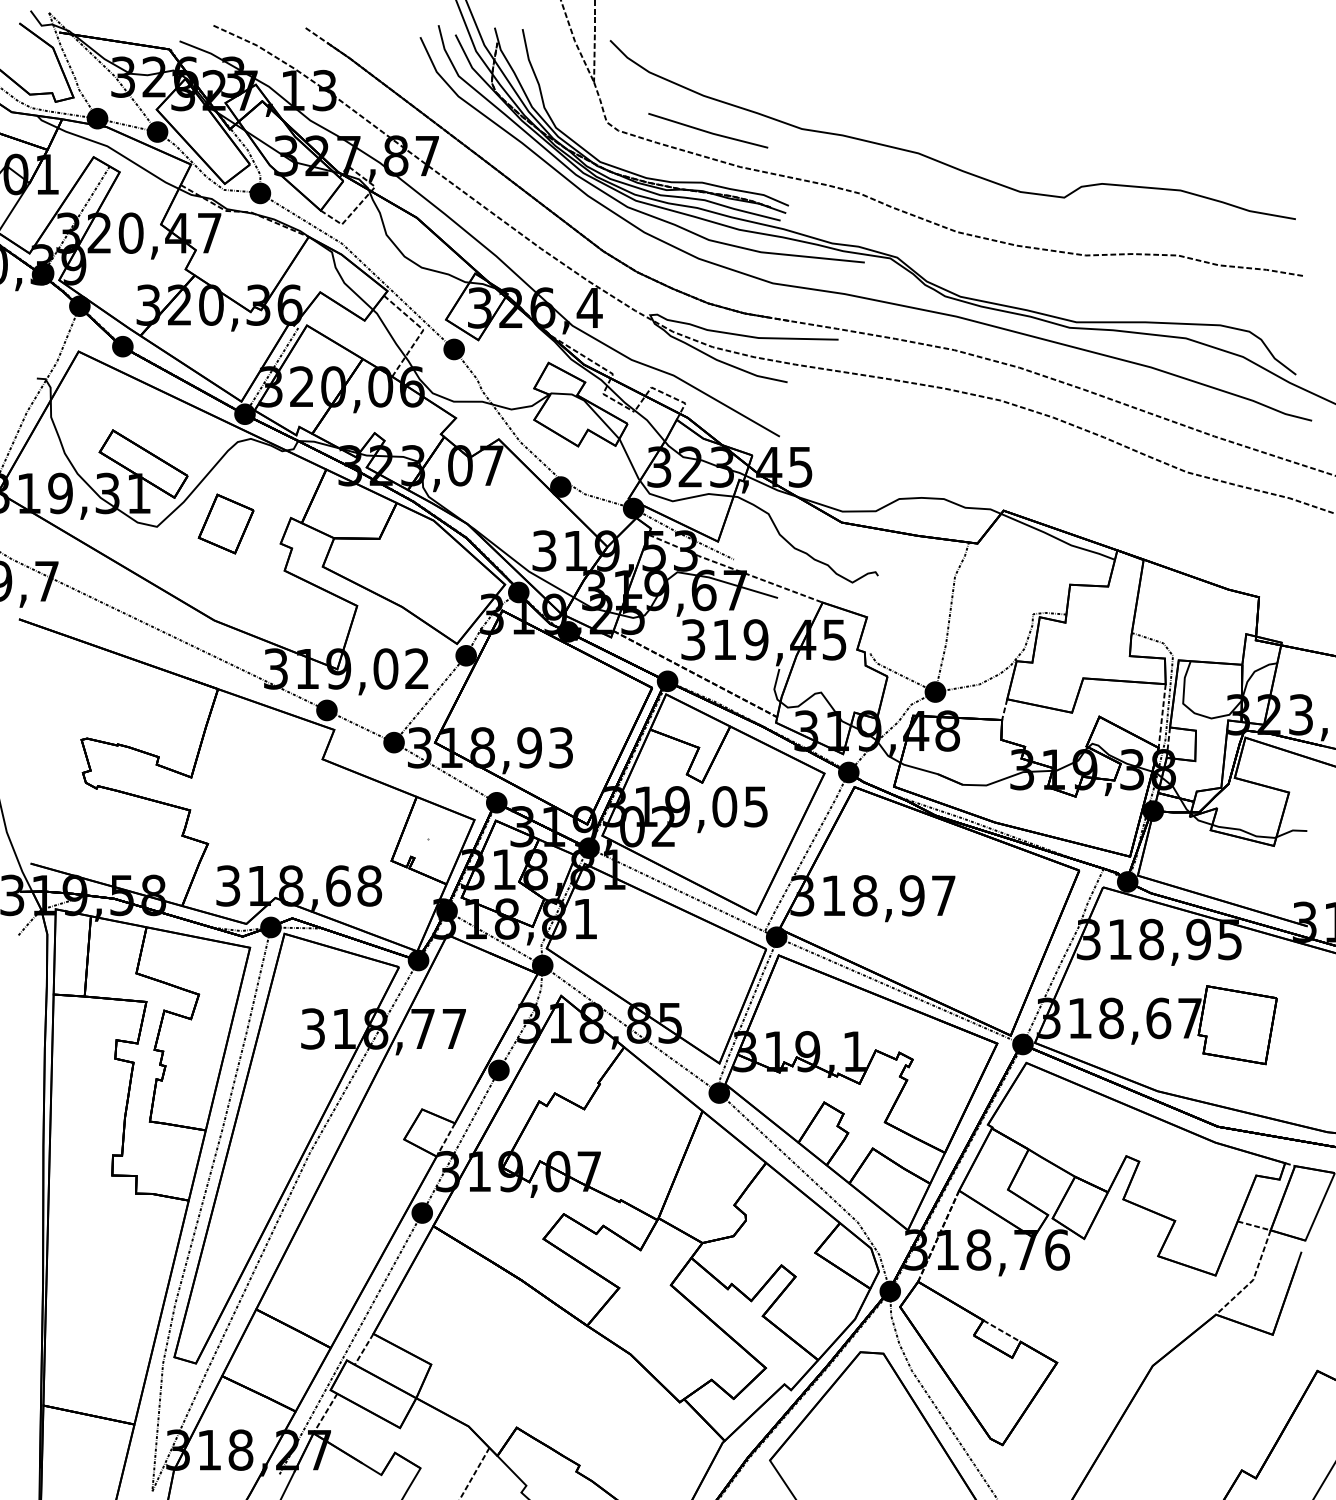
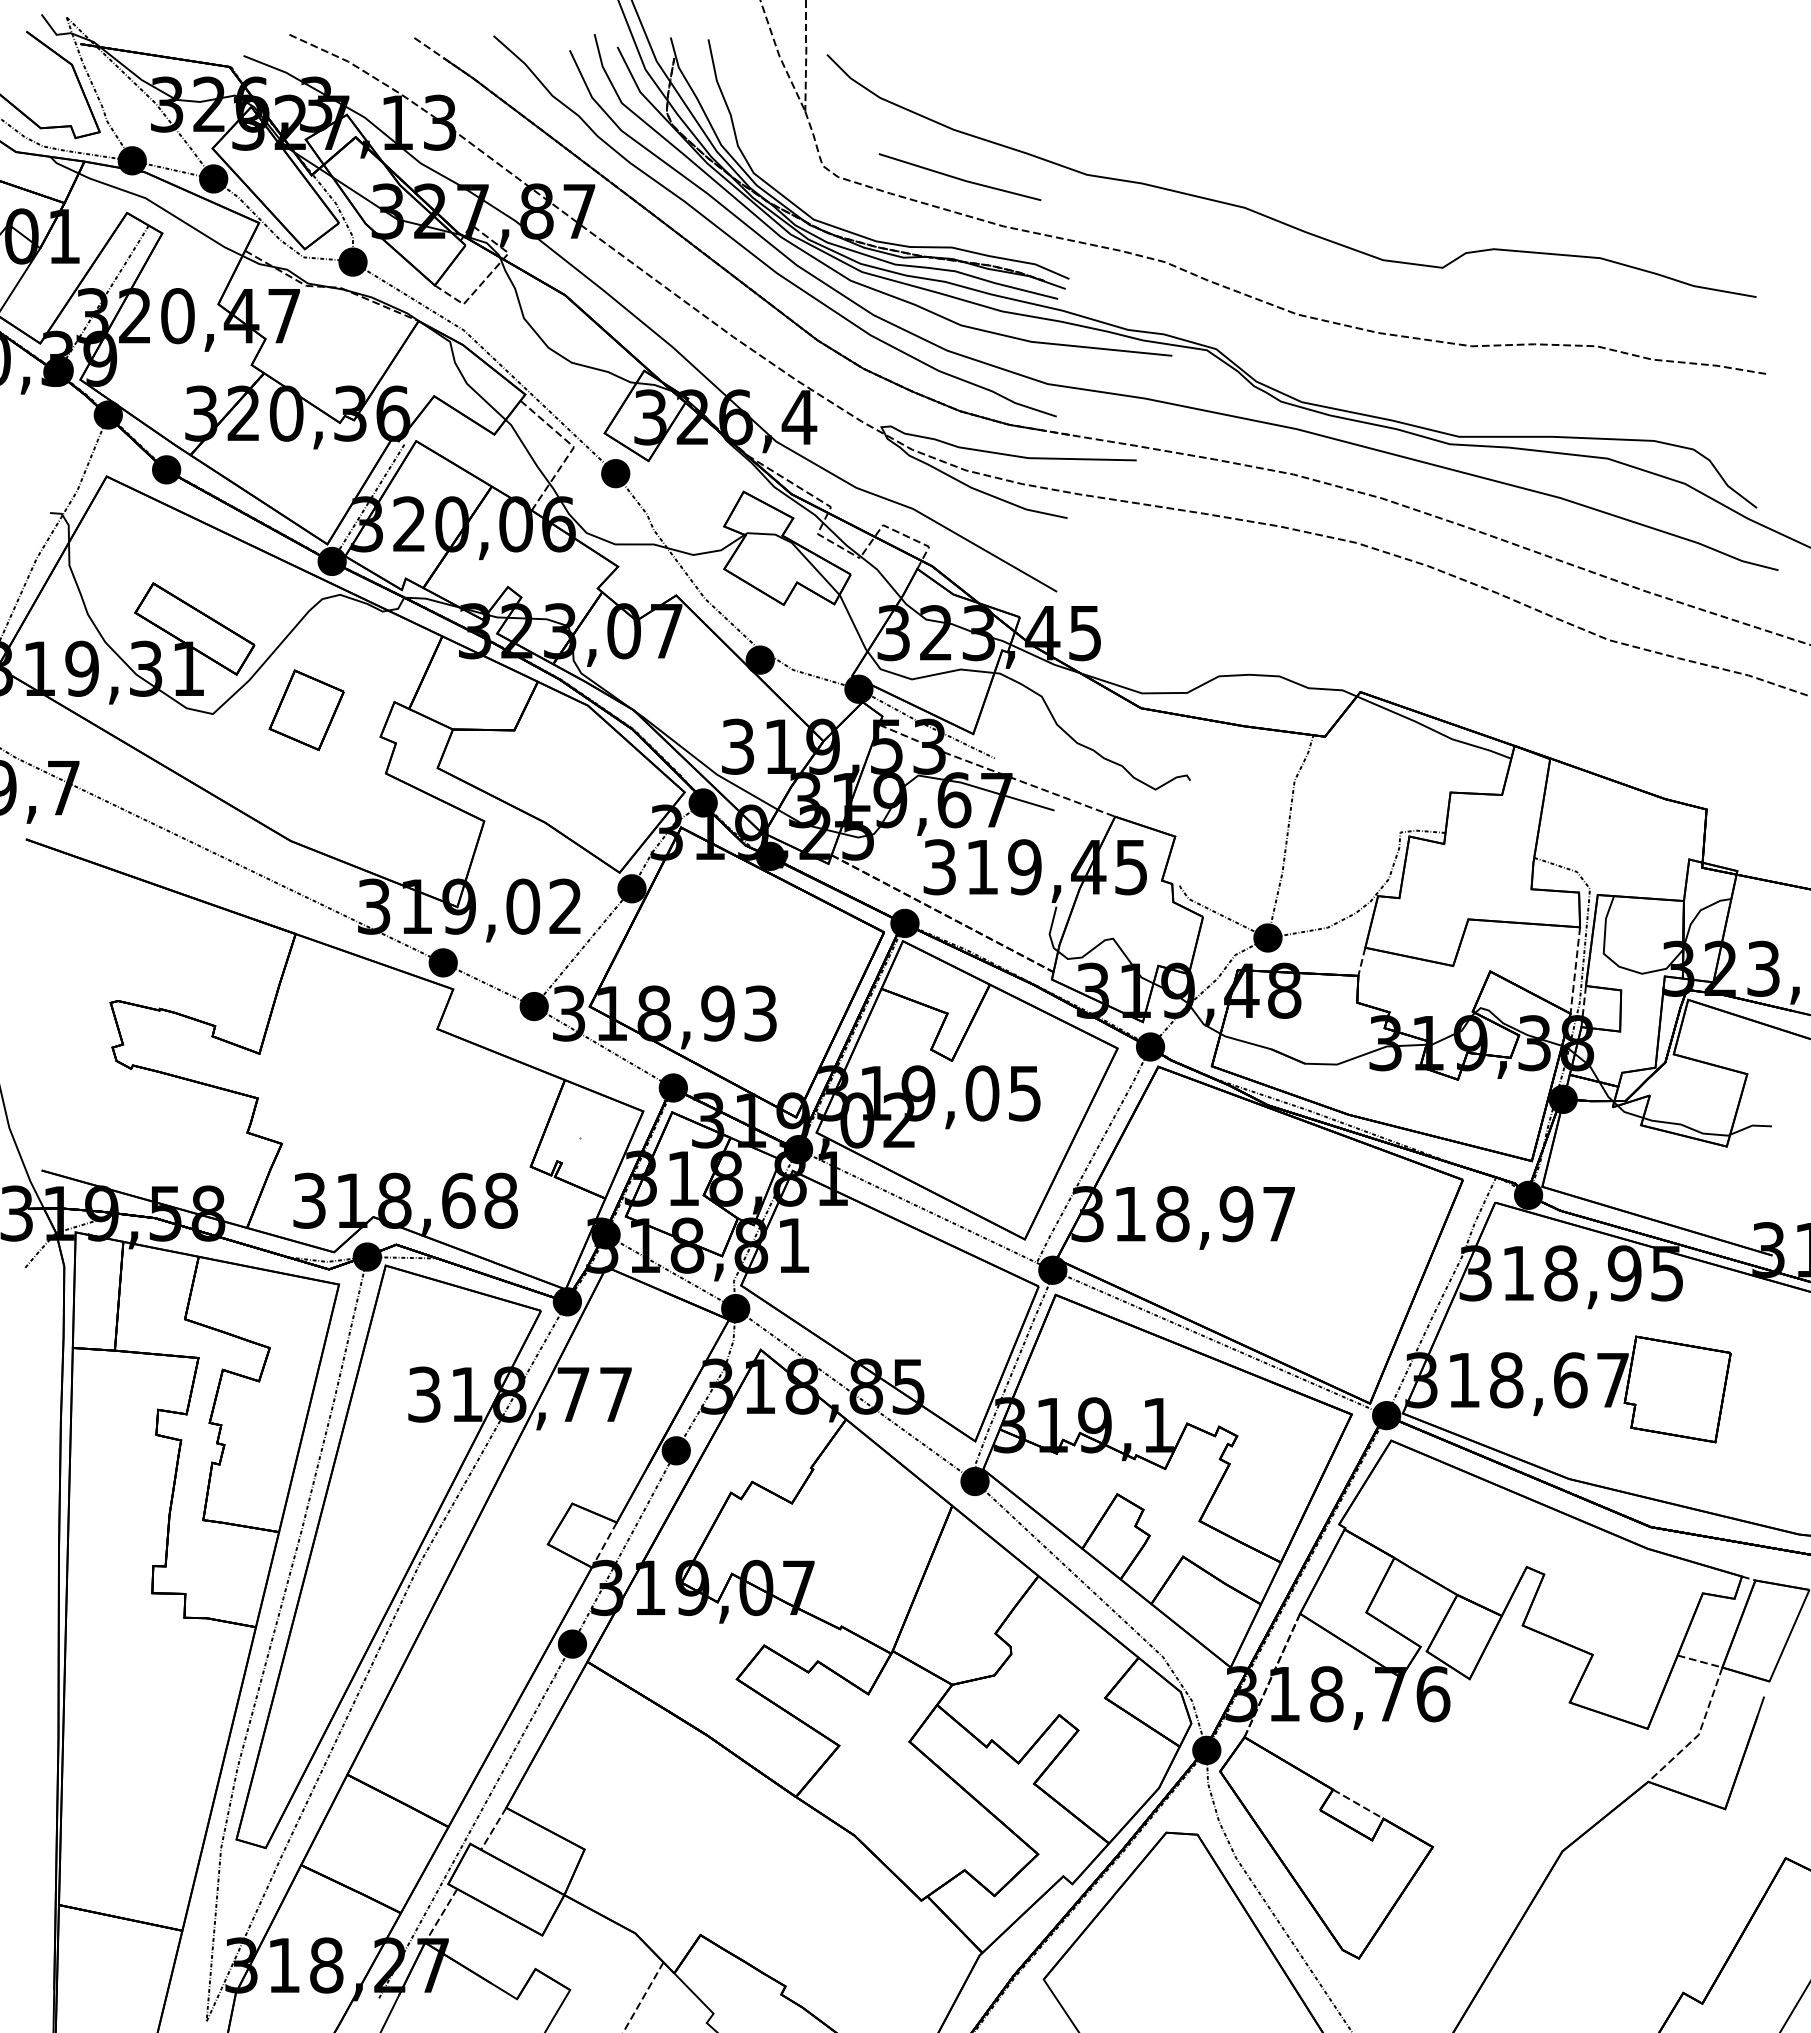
curve: (555, 187) -> (753, 253), added

